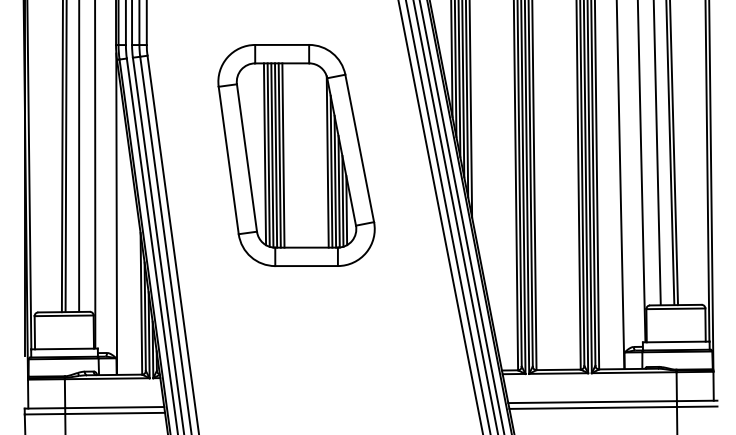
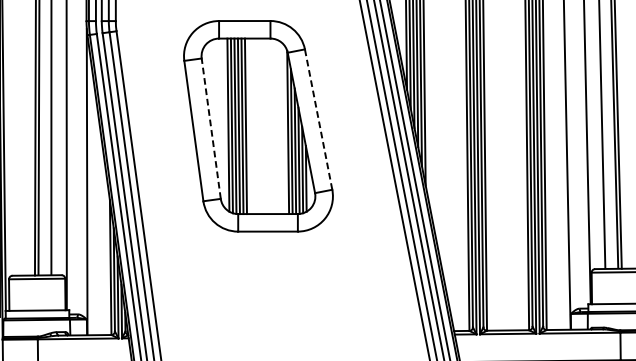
line: (359, 147) -> (318, 118), solid -> dashed
line: (246, 157) -> (210, 128), solid -> dashed

